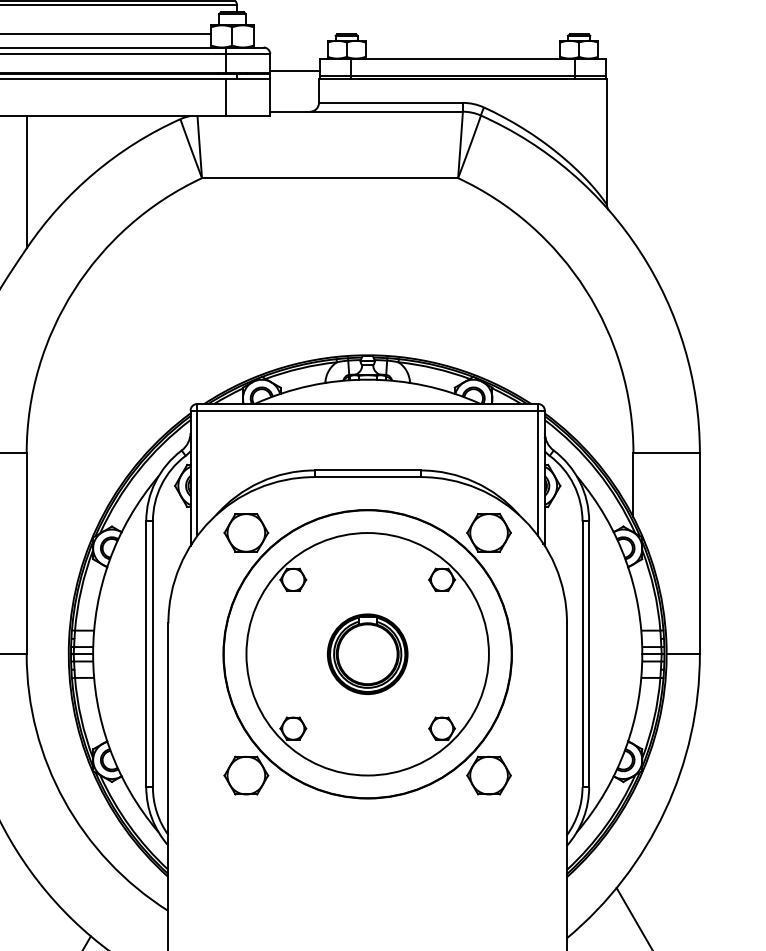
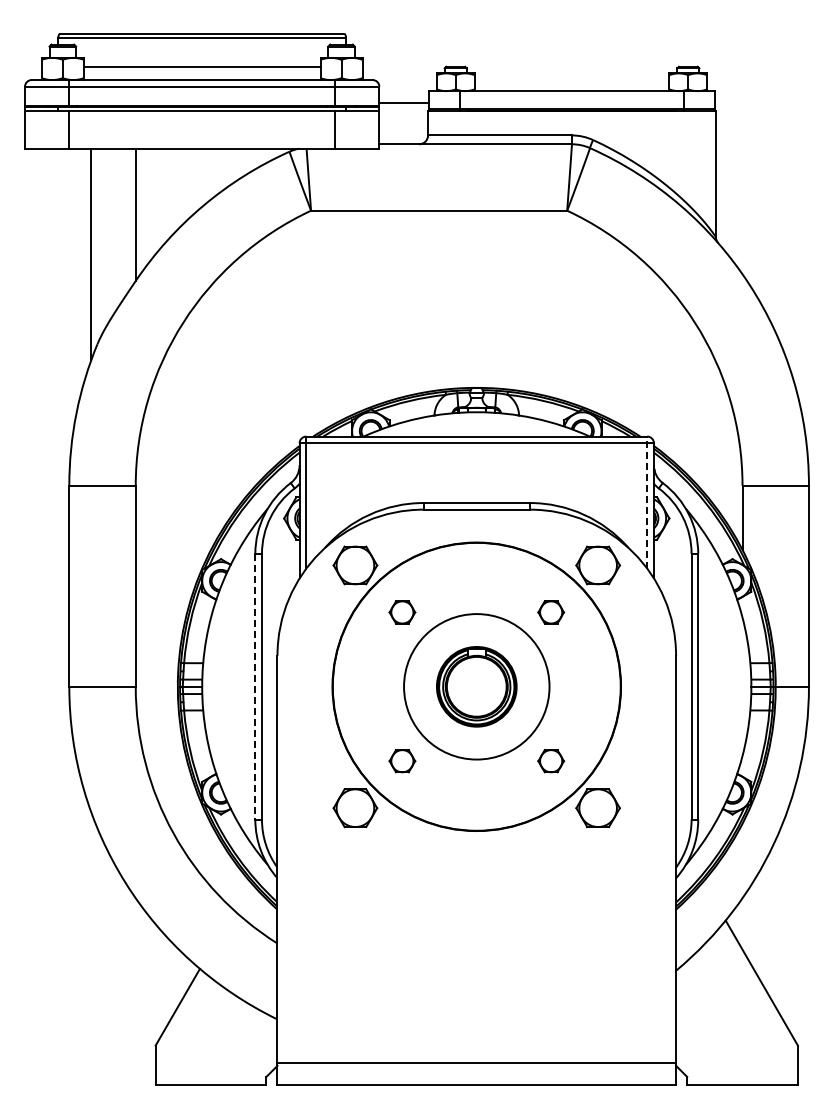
line: (538, 469) -> (647, 502), solid -> dashed
line: (146, 653) -> (255, 686), solid -> dashed
circle: (367, 653) -> (476, 686), size x0.6

